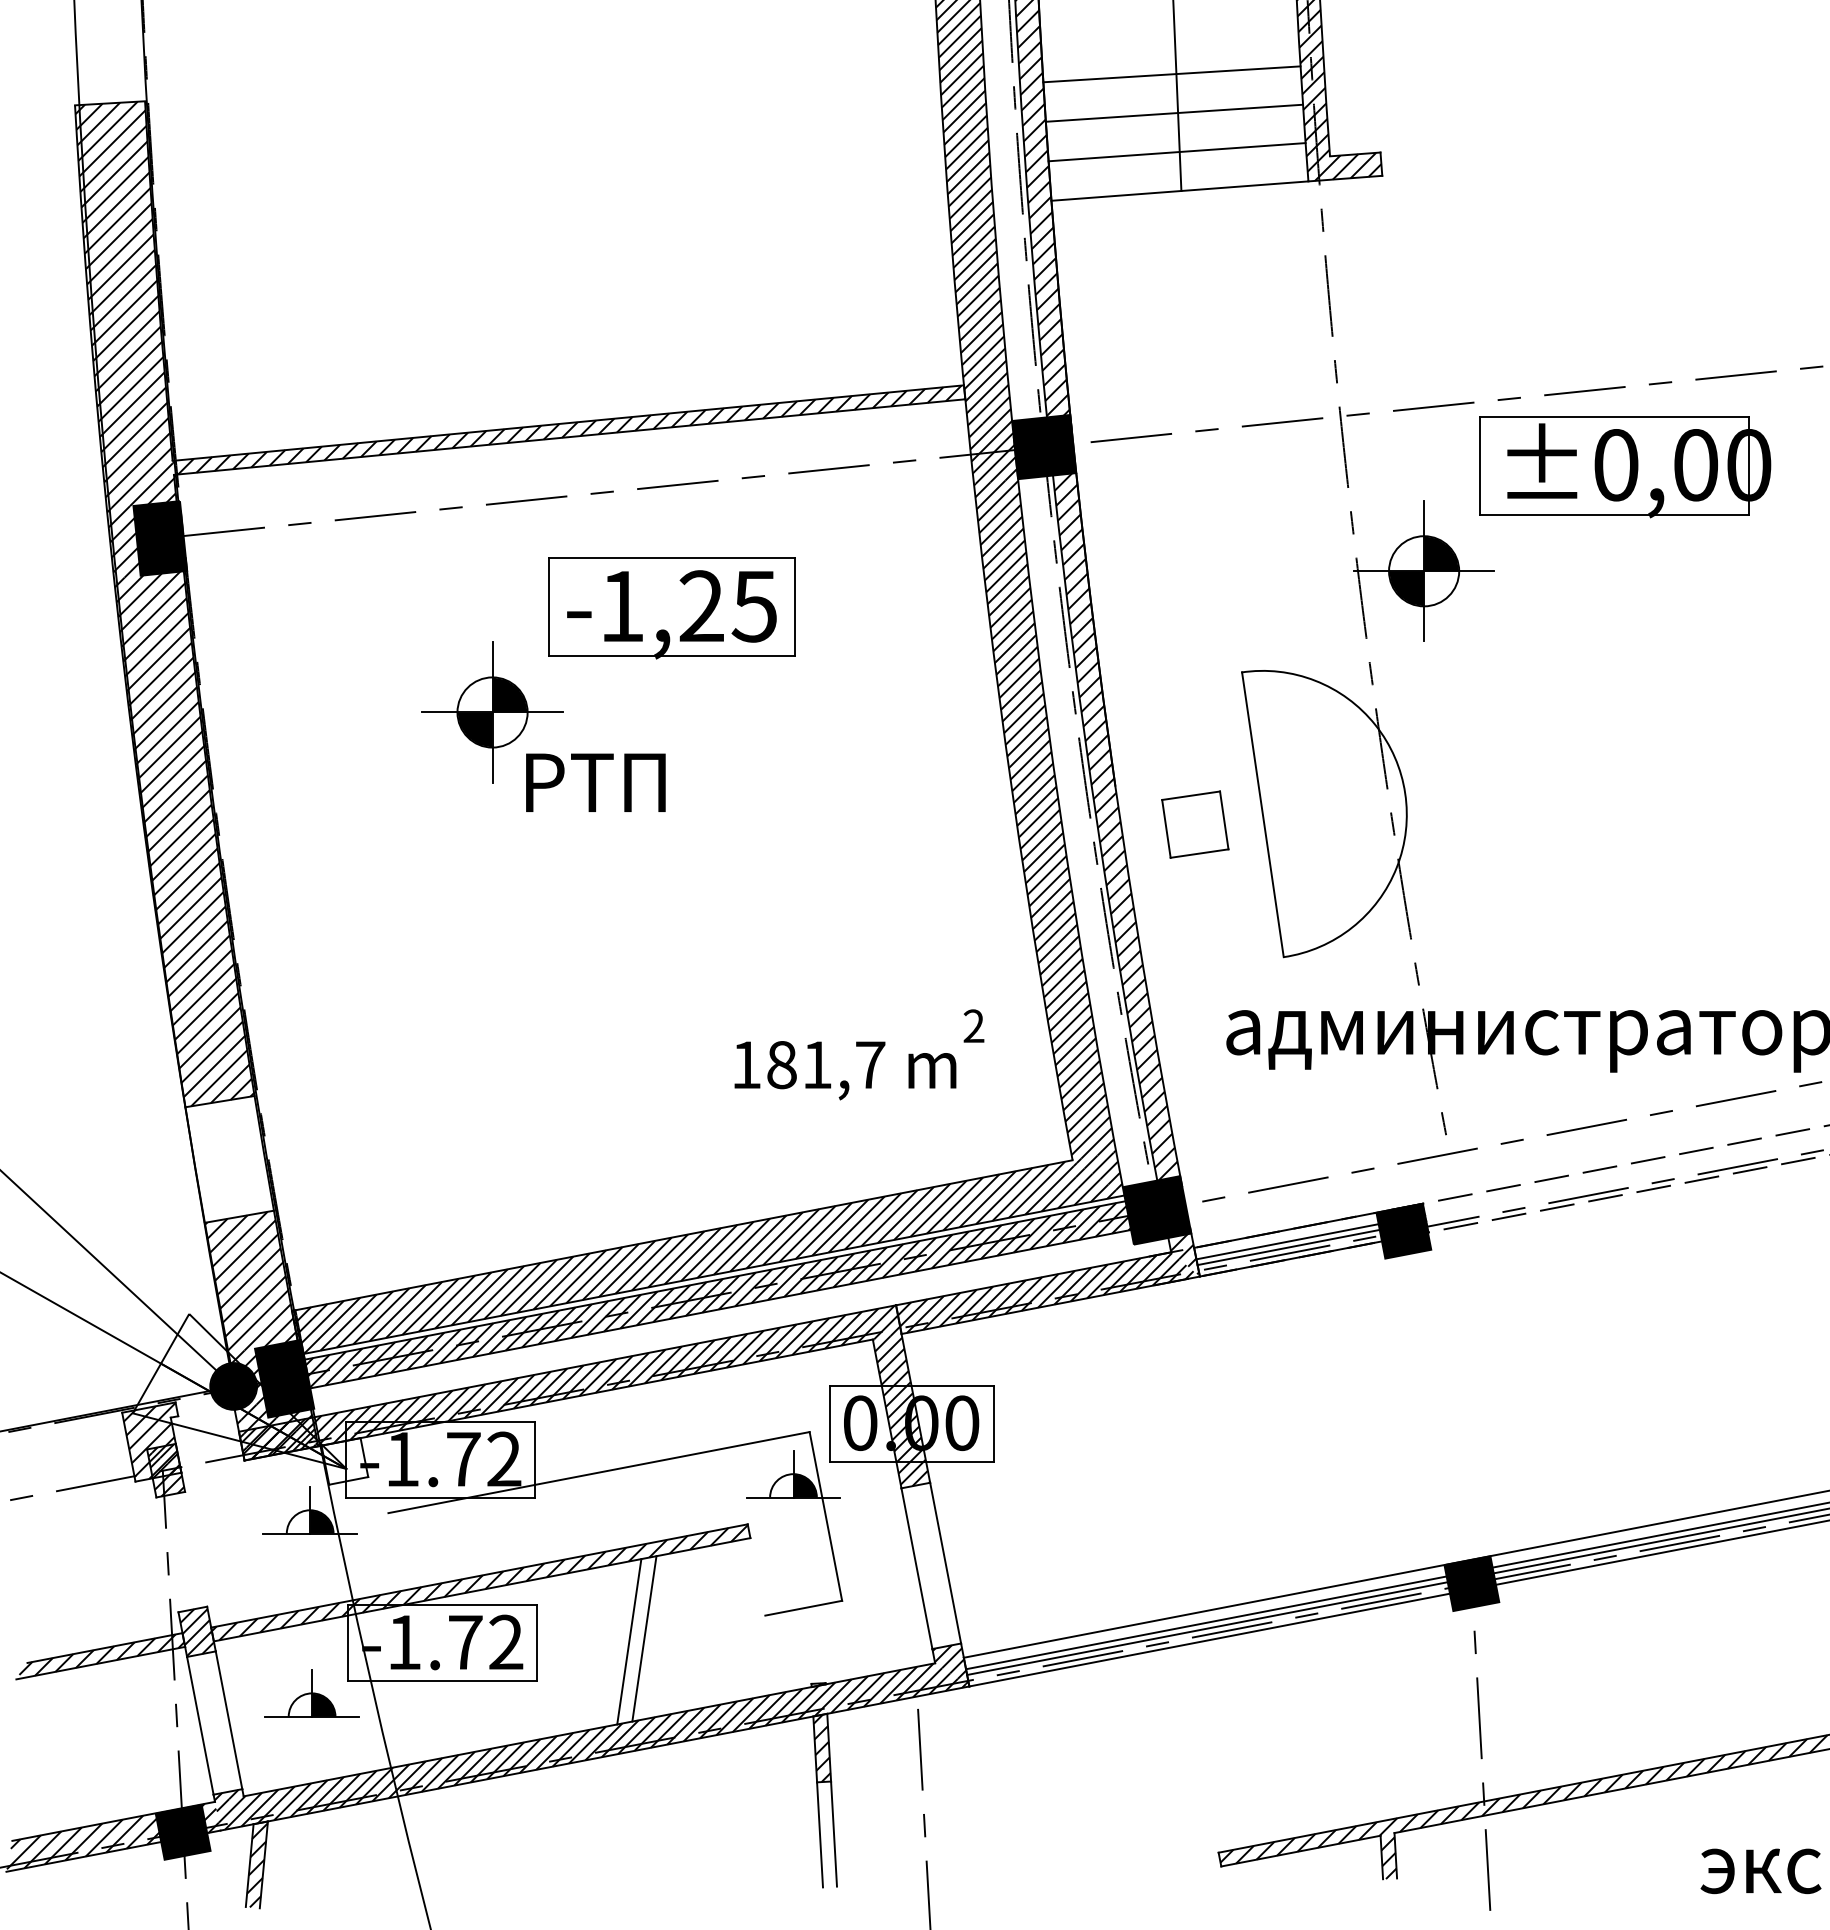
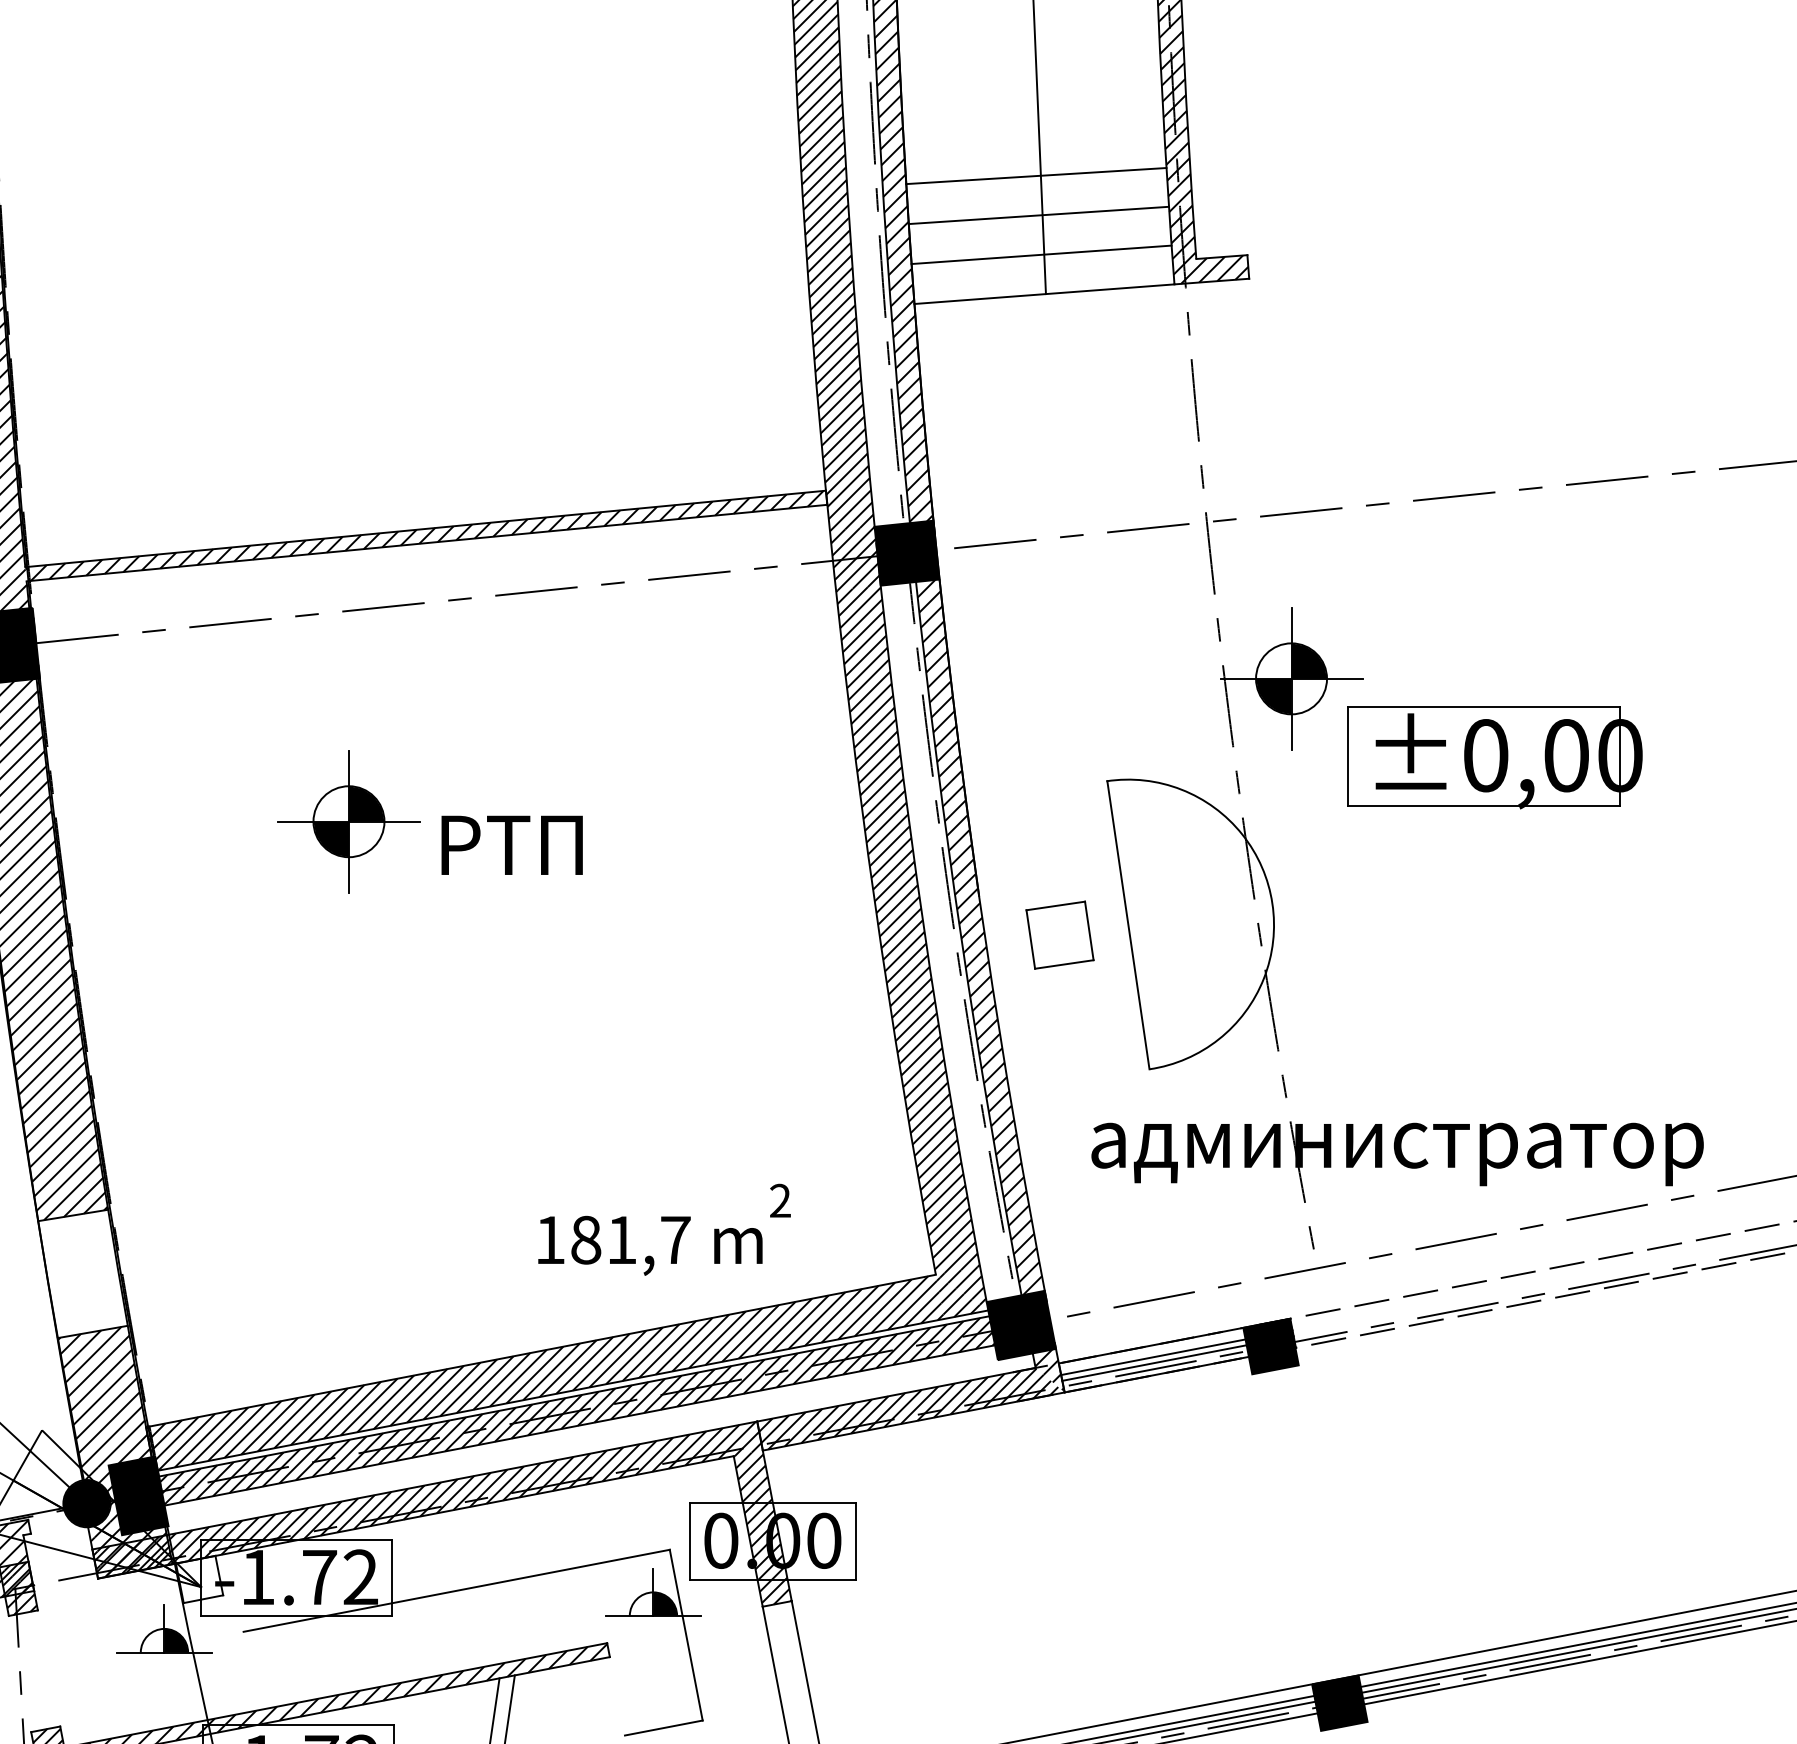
part: (1625, 467) -> (1495, 758), moved
part: (671, 608) -> (530, 716), removed
text: (595, 782) -> (511, 845), moved
text: (859, 1054) -> (664, 1229), moved

